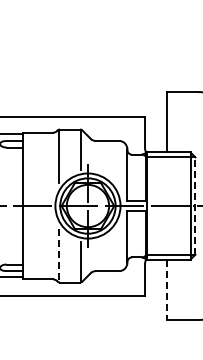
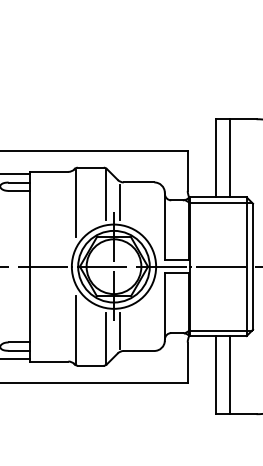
line: (177, 122) -> (229, 158), added
line: (92, 156) -> (119, 202), added
line: (195, 206) -> (253, 267), dashed -> solid
line: (58, 255) -> (75, 330), dashed -> solid
line: (92, 255) -> (119, 330), added
line: (177, 289) -> (229, 374), added
line: (167, 290) -> (216, 376), dashed -> solid

